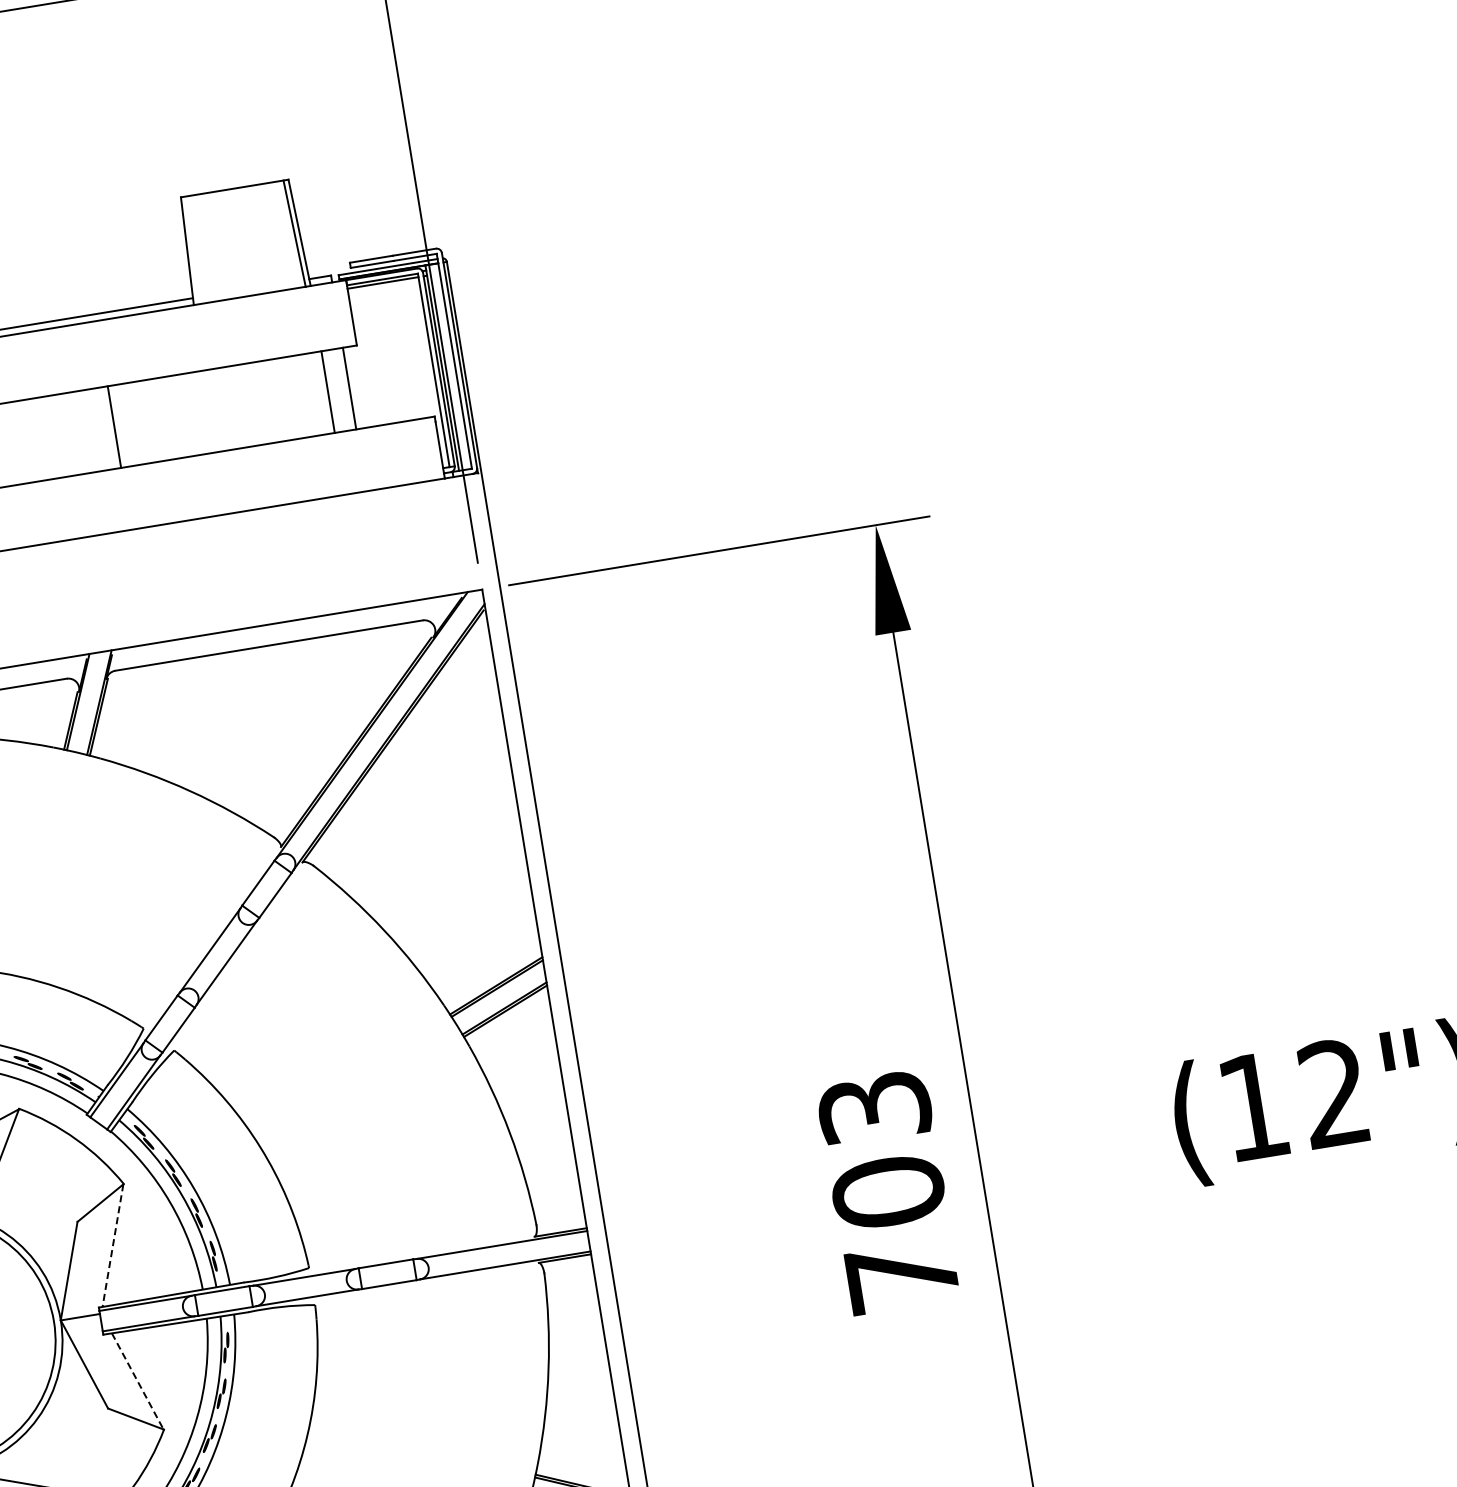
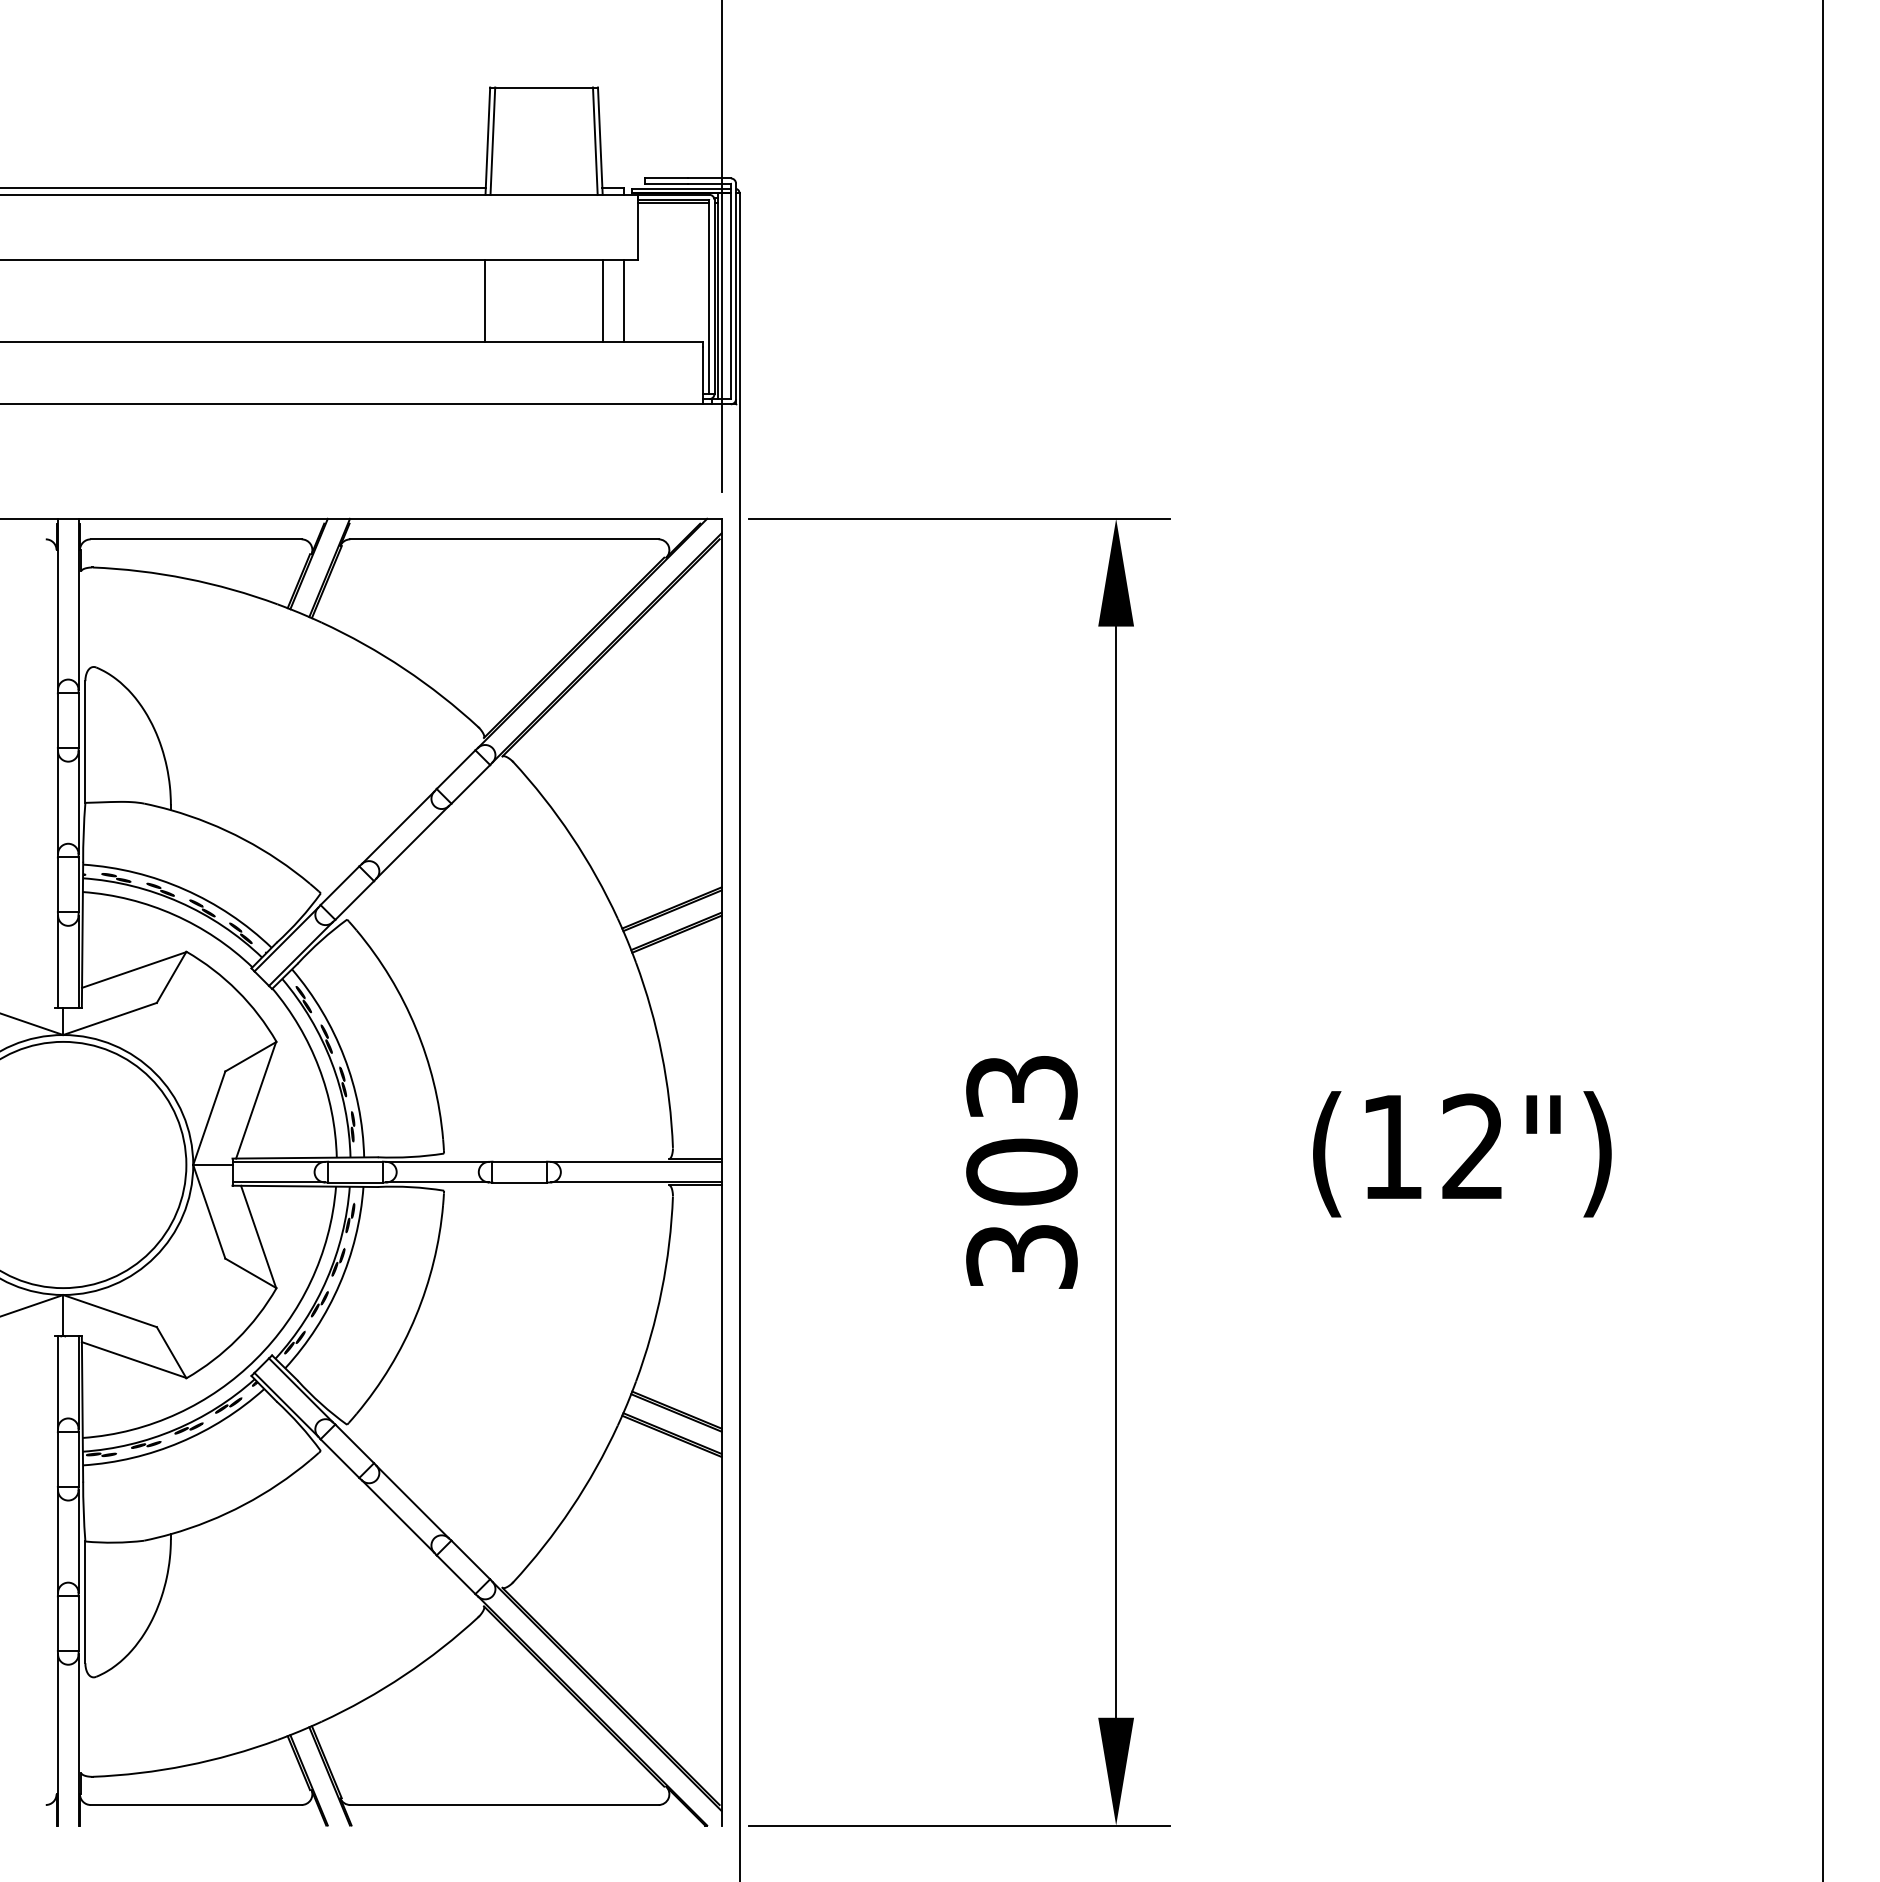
line: (192, 250) -> (492, 141), added
line: (114, 427) -> (485, 301), moved
line: (113, 1245) -> (256, 1100), dashed -> solid
text: (901, 1276) -> (1021, 1256), 703 -> 303
line: (137, 1381) -> (258, 1236), dashed -> solid

